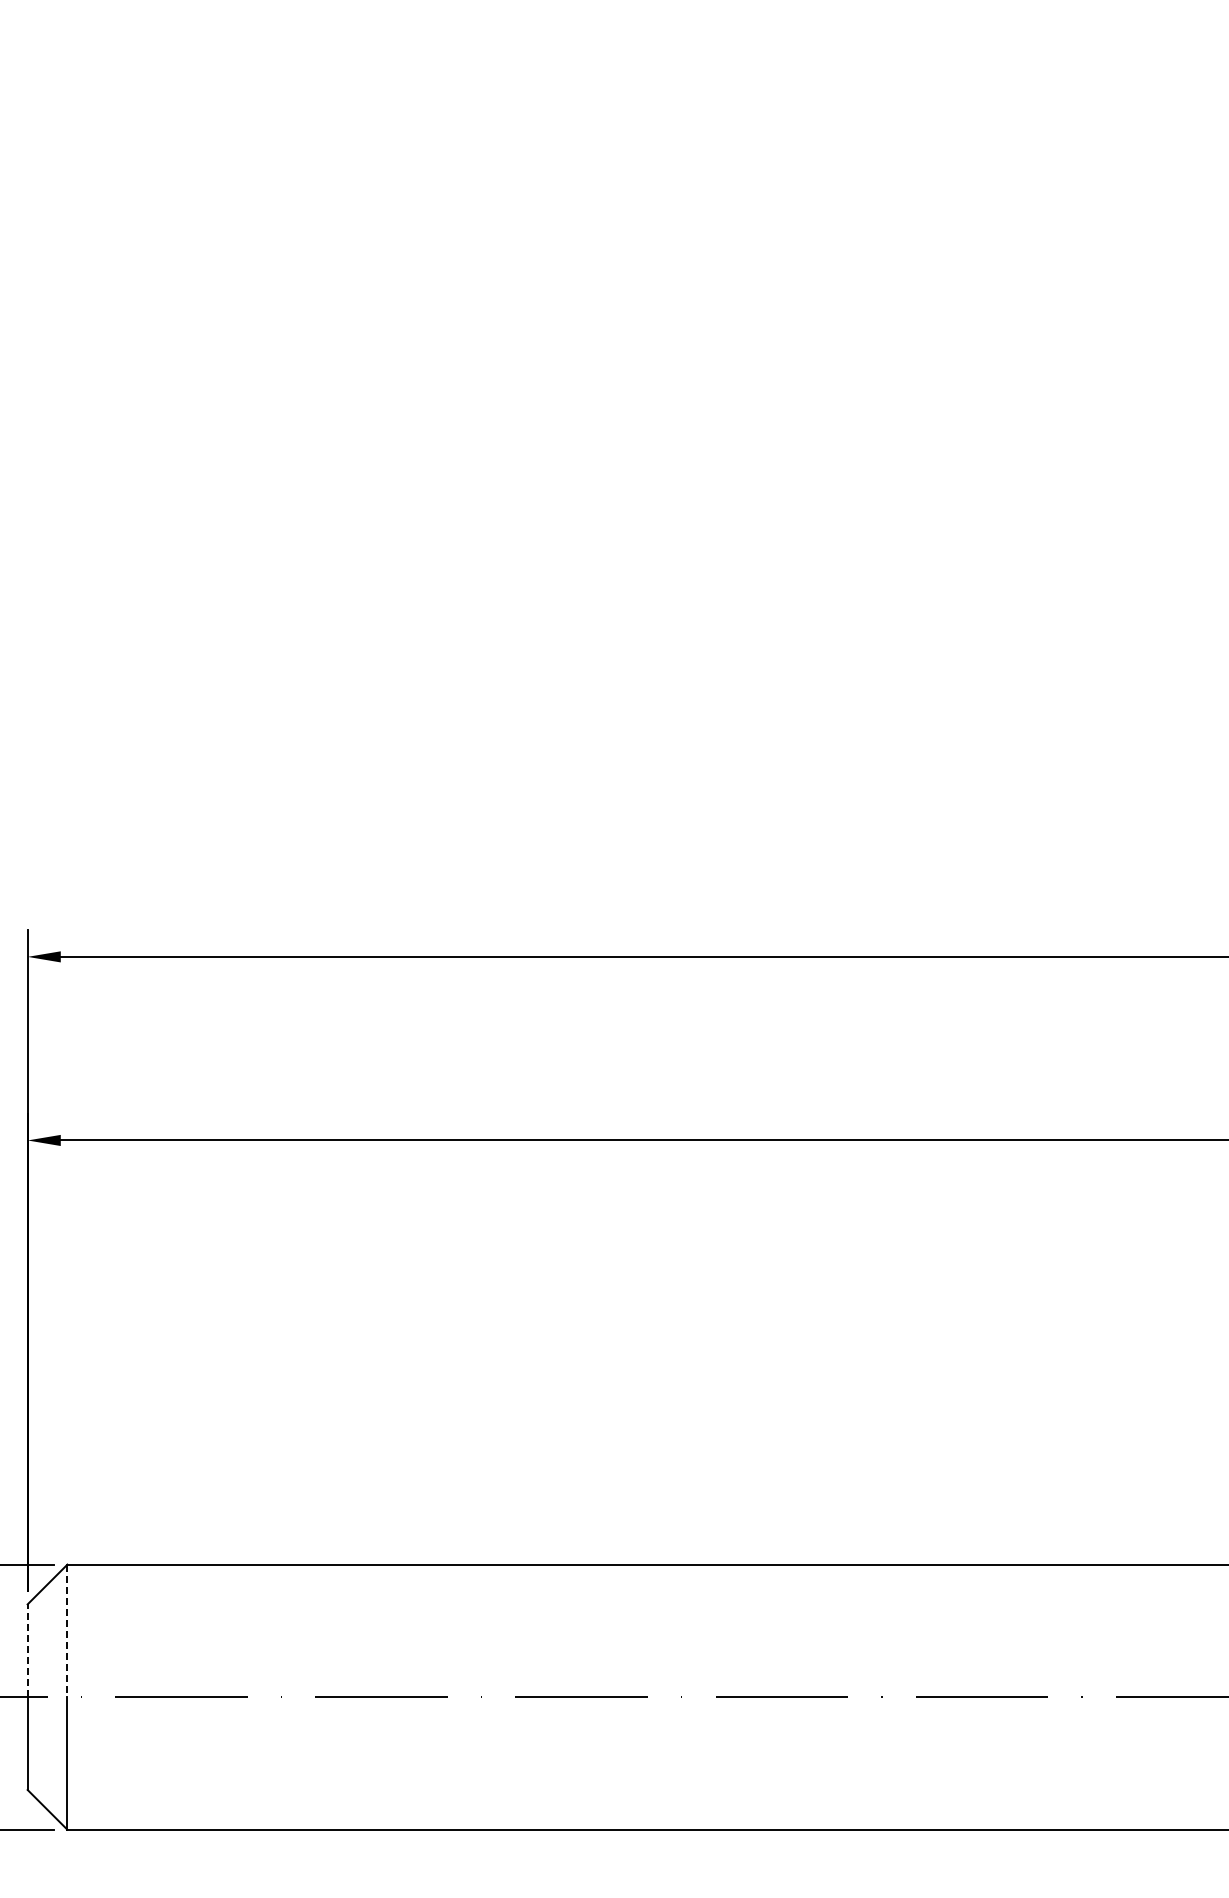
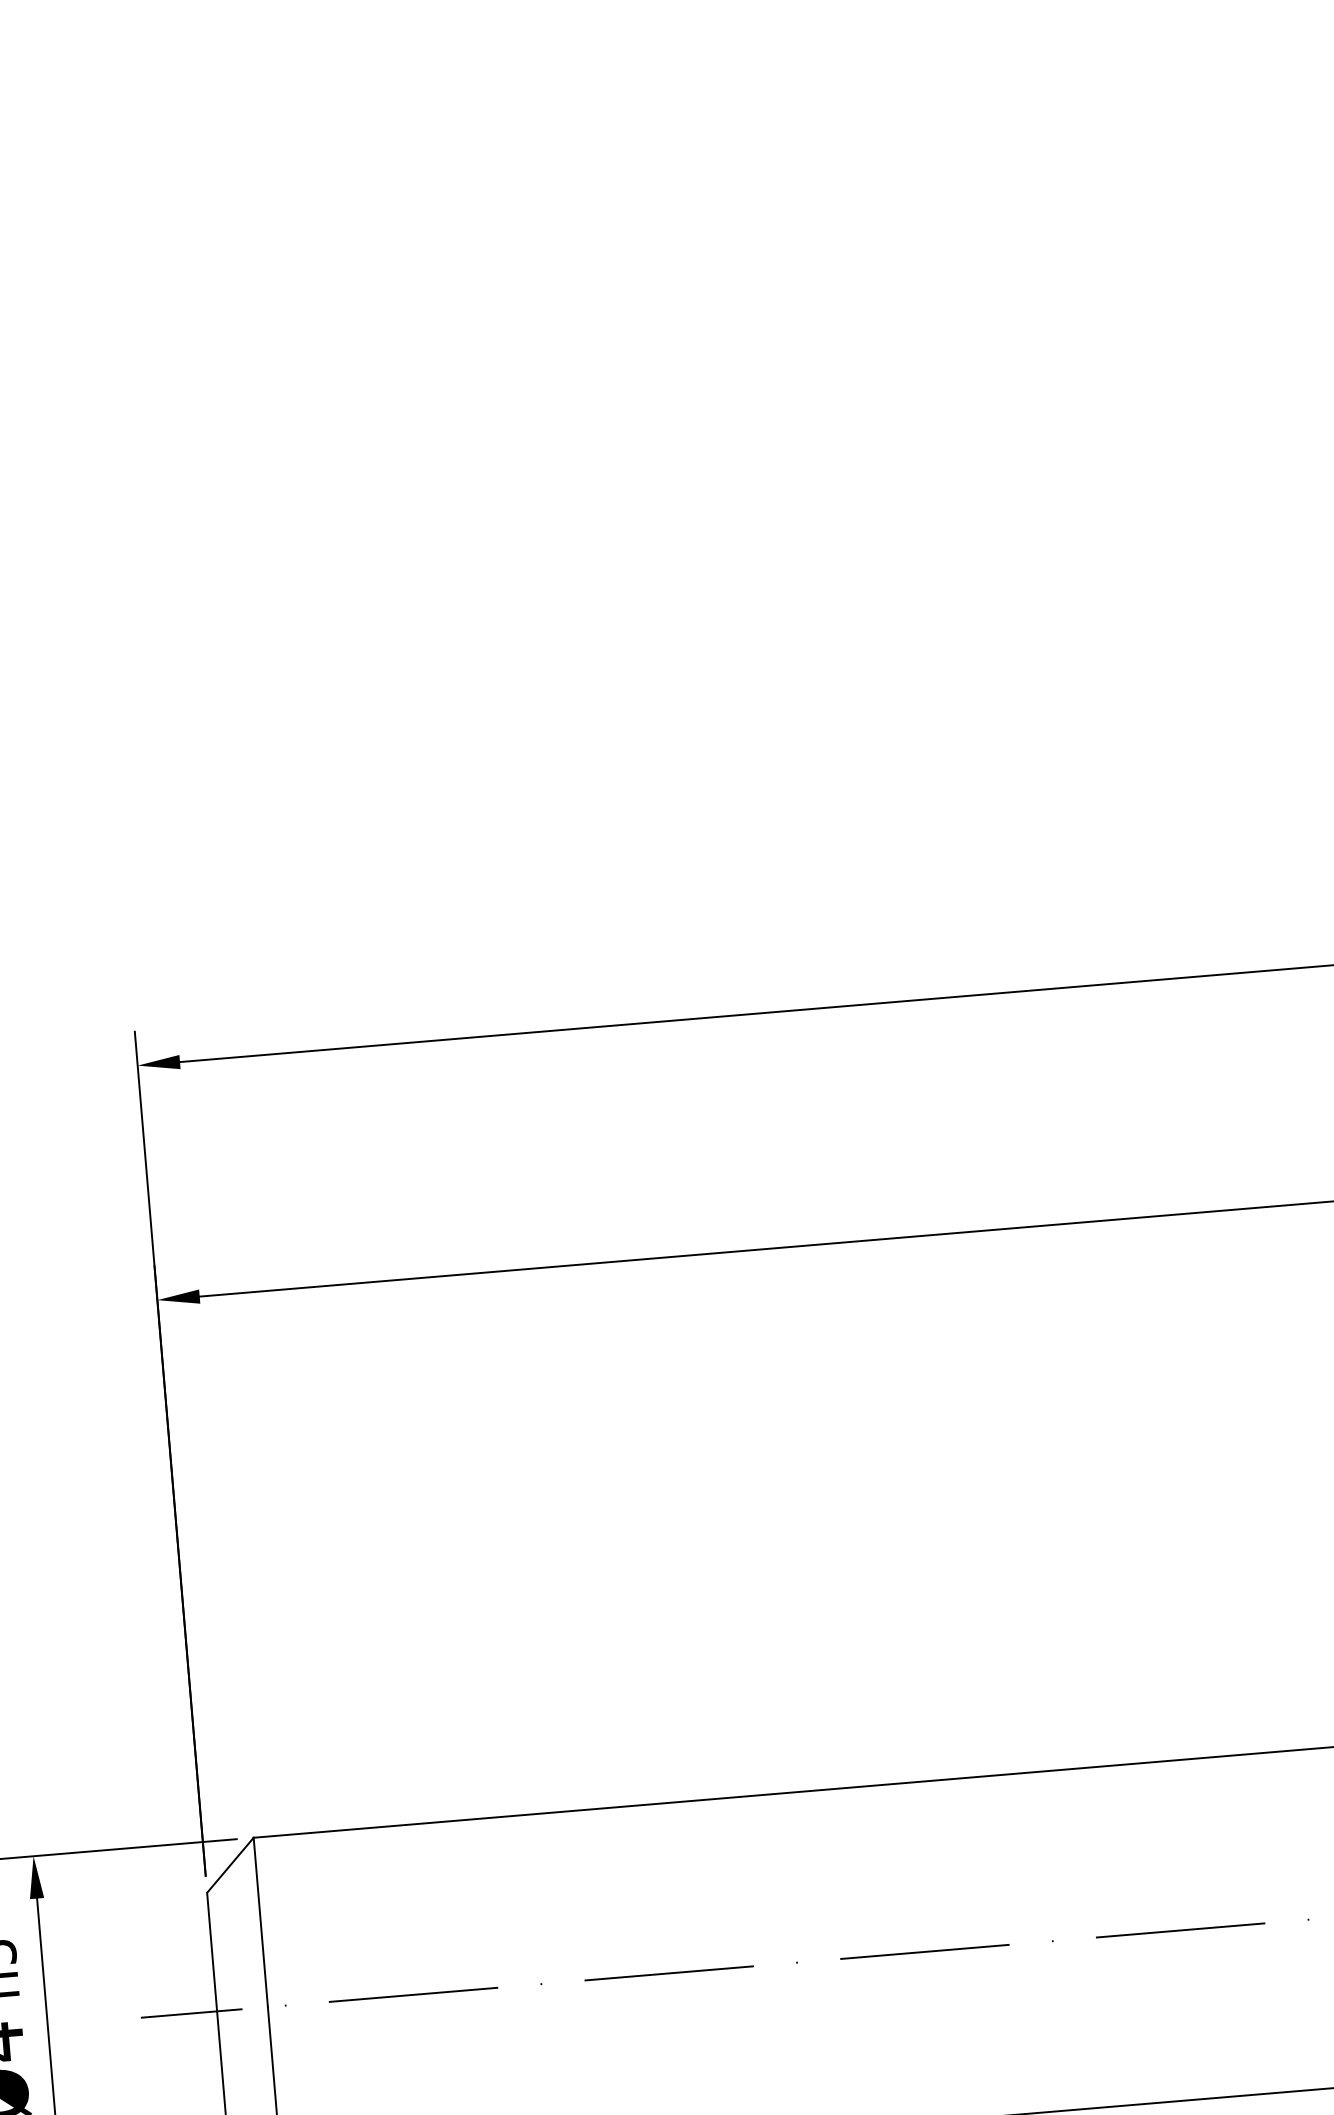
line: (67, 1631) -> (260, 1923), dashed -> solid
line: (27, 1650) -> (211, 1951), dashed -> solid

